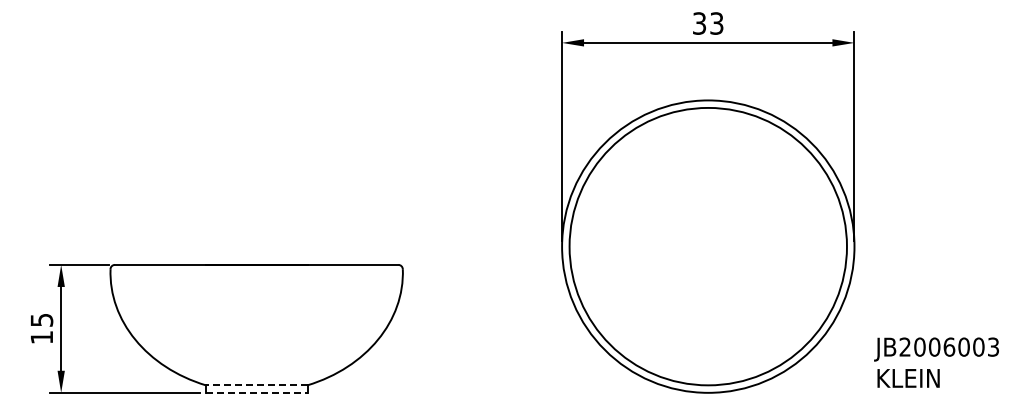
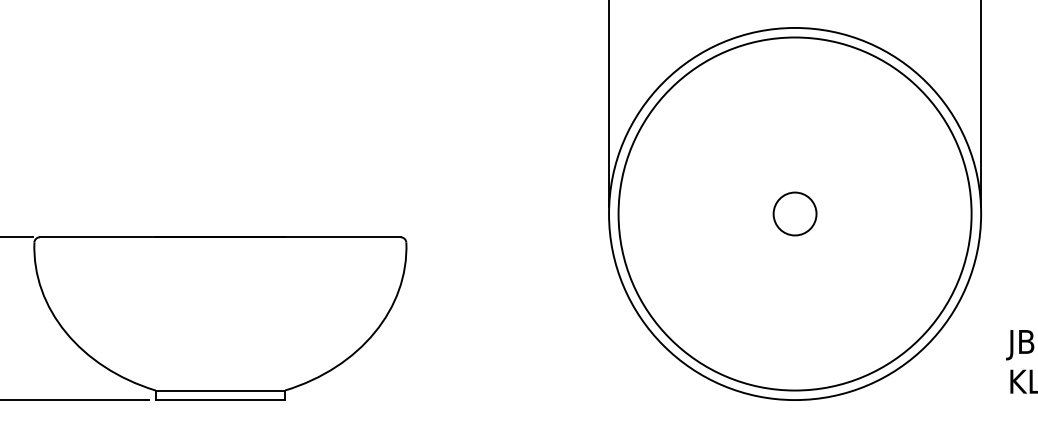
circle: (707, 246) -> (794, 213), added
line: (256, 385) -> (220, 390), dashed -> solid
line: (256, 392) -> (220, 399), dashed -> solid

